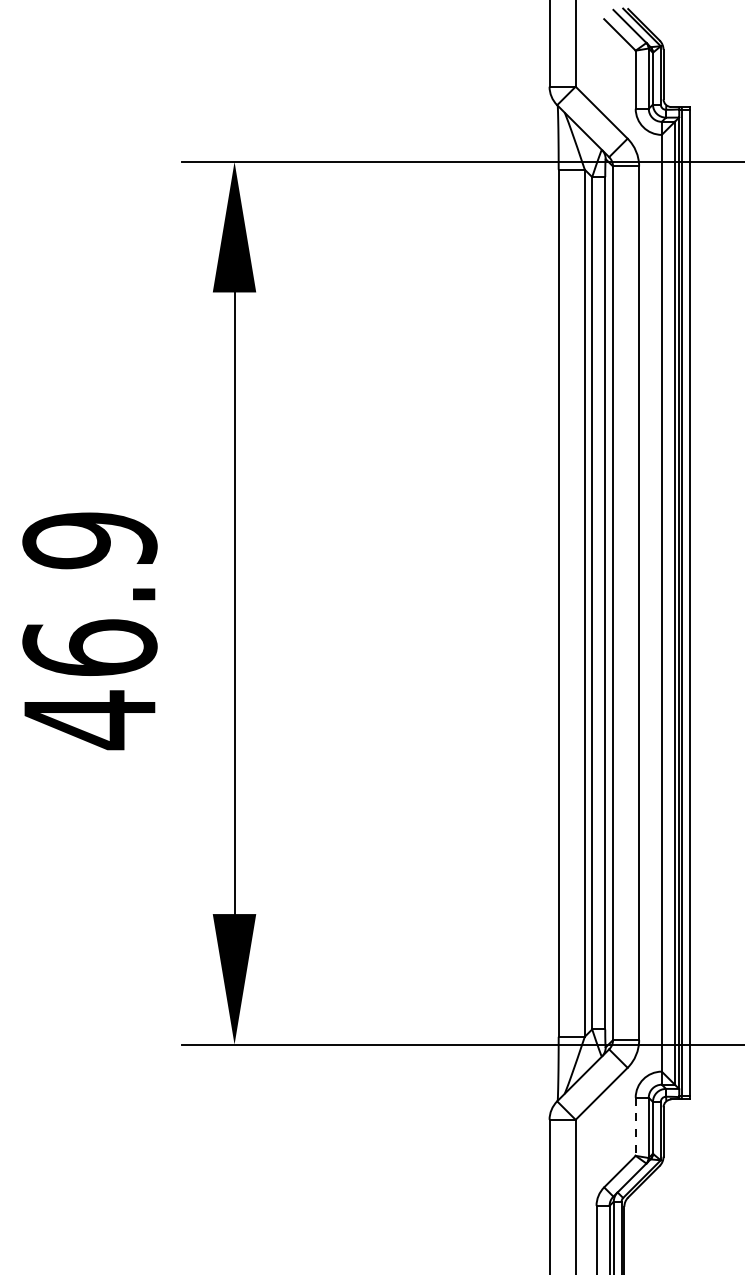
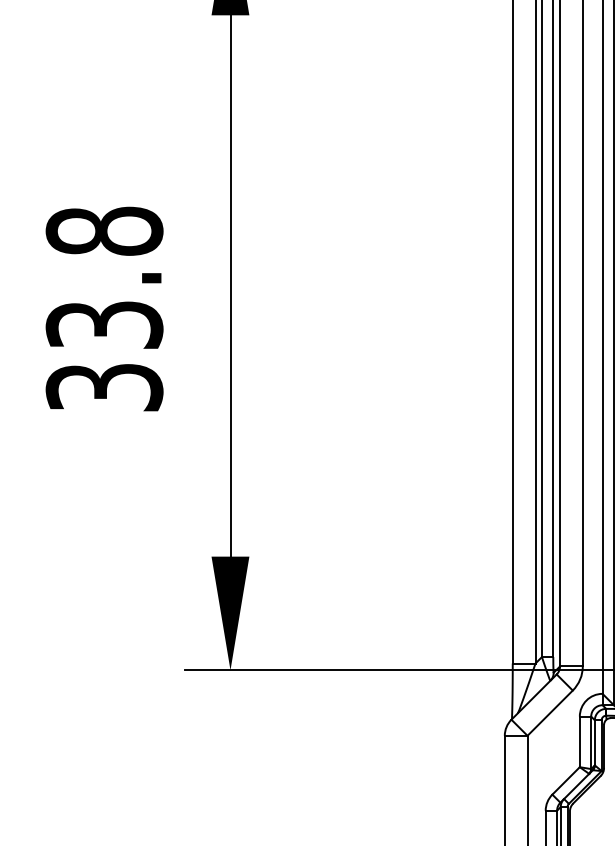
text: (89, 631) -> (104, 310), 46.9 -> 33.8
line: (635, 1127) -> (579, 742), dashed -> solid

